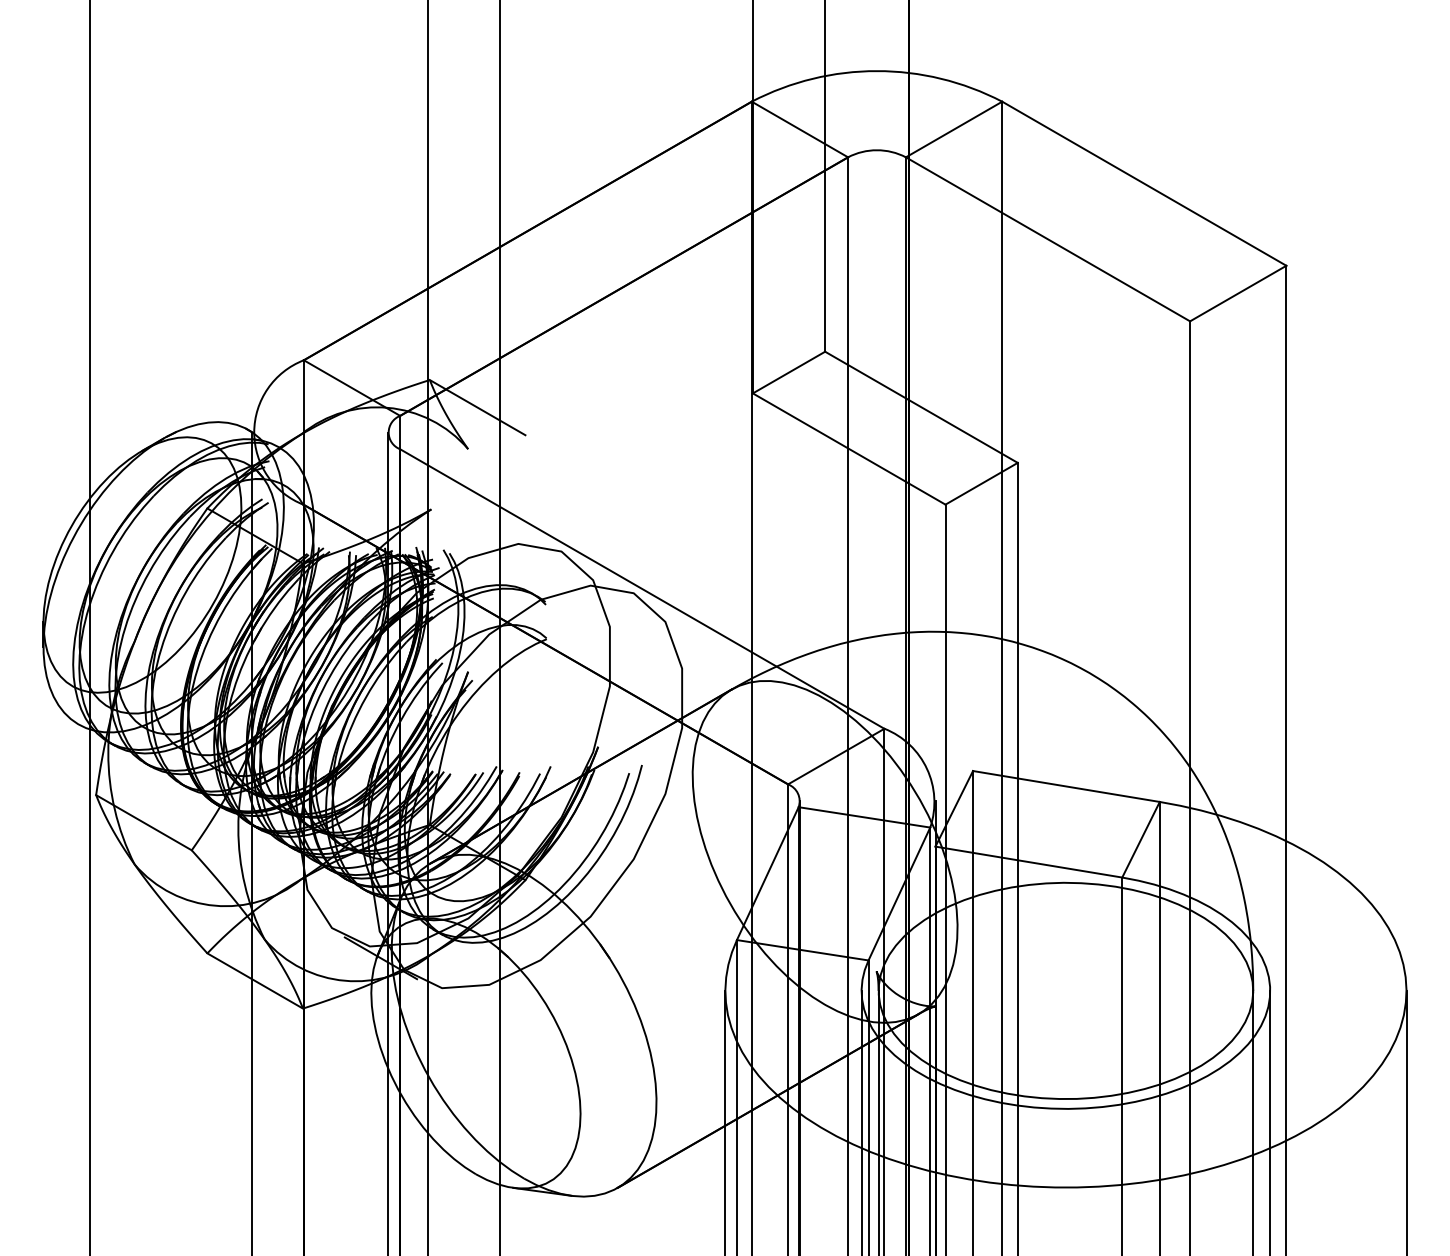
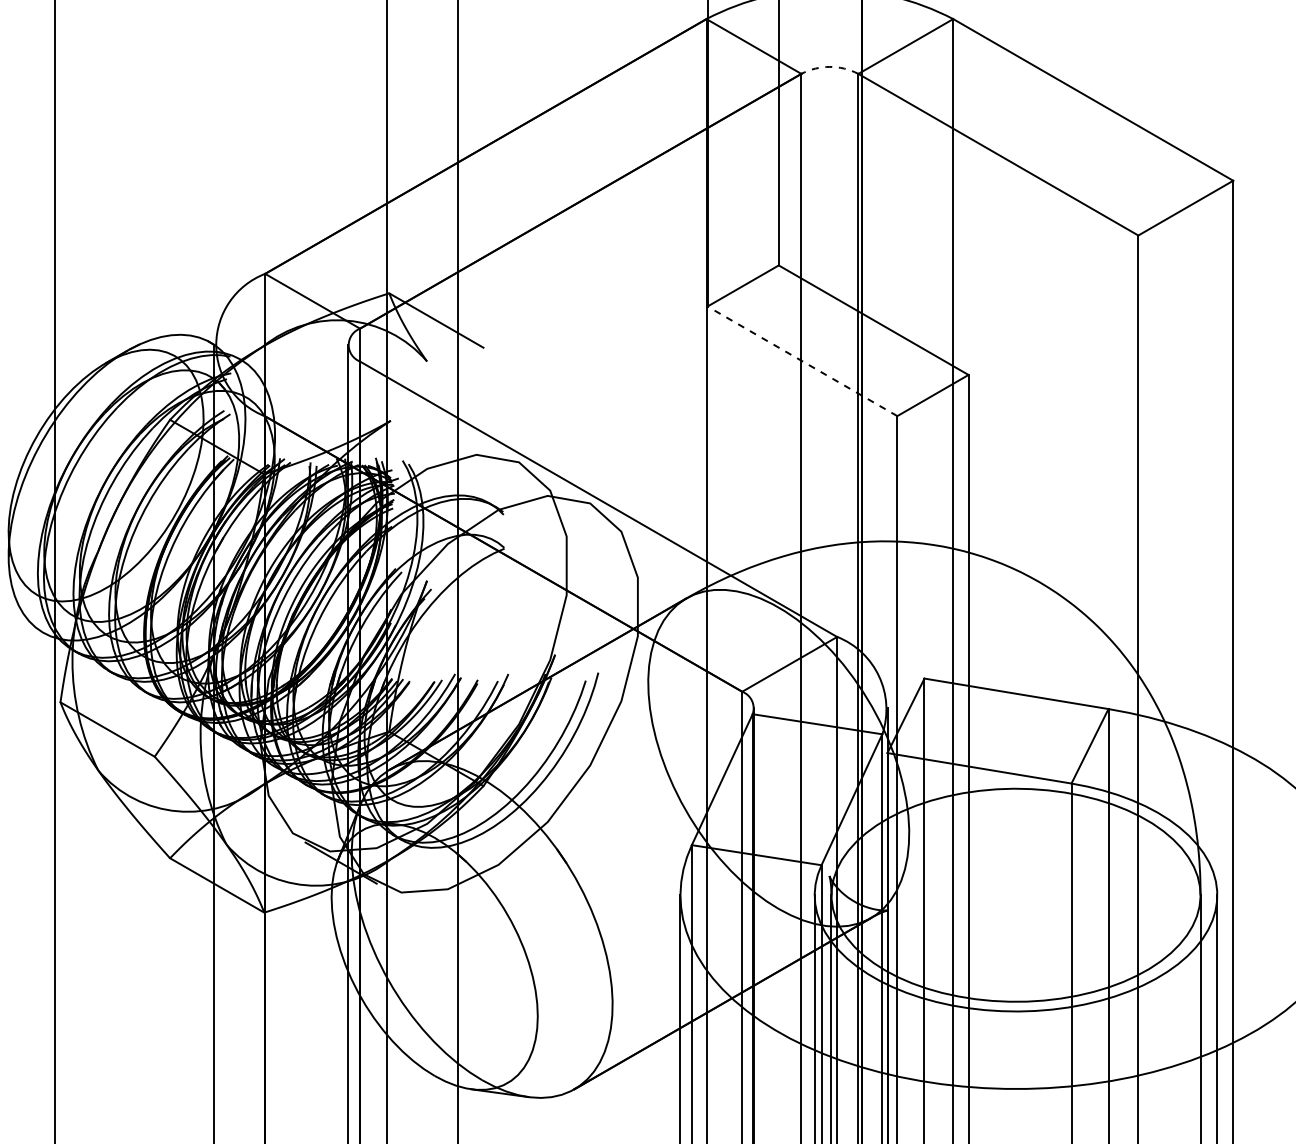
arc: (876, 150) -> (829, 67), solid -> dashed
line: (848, 448) -> (801, 360), solid -> dashed

